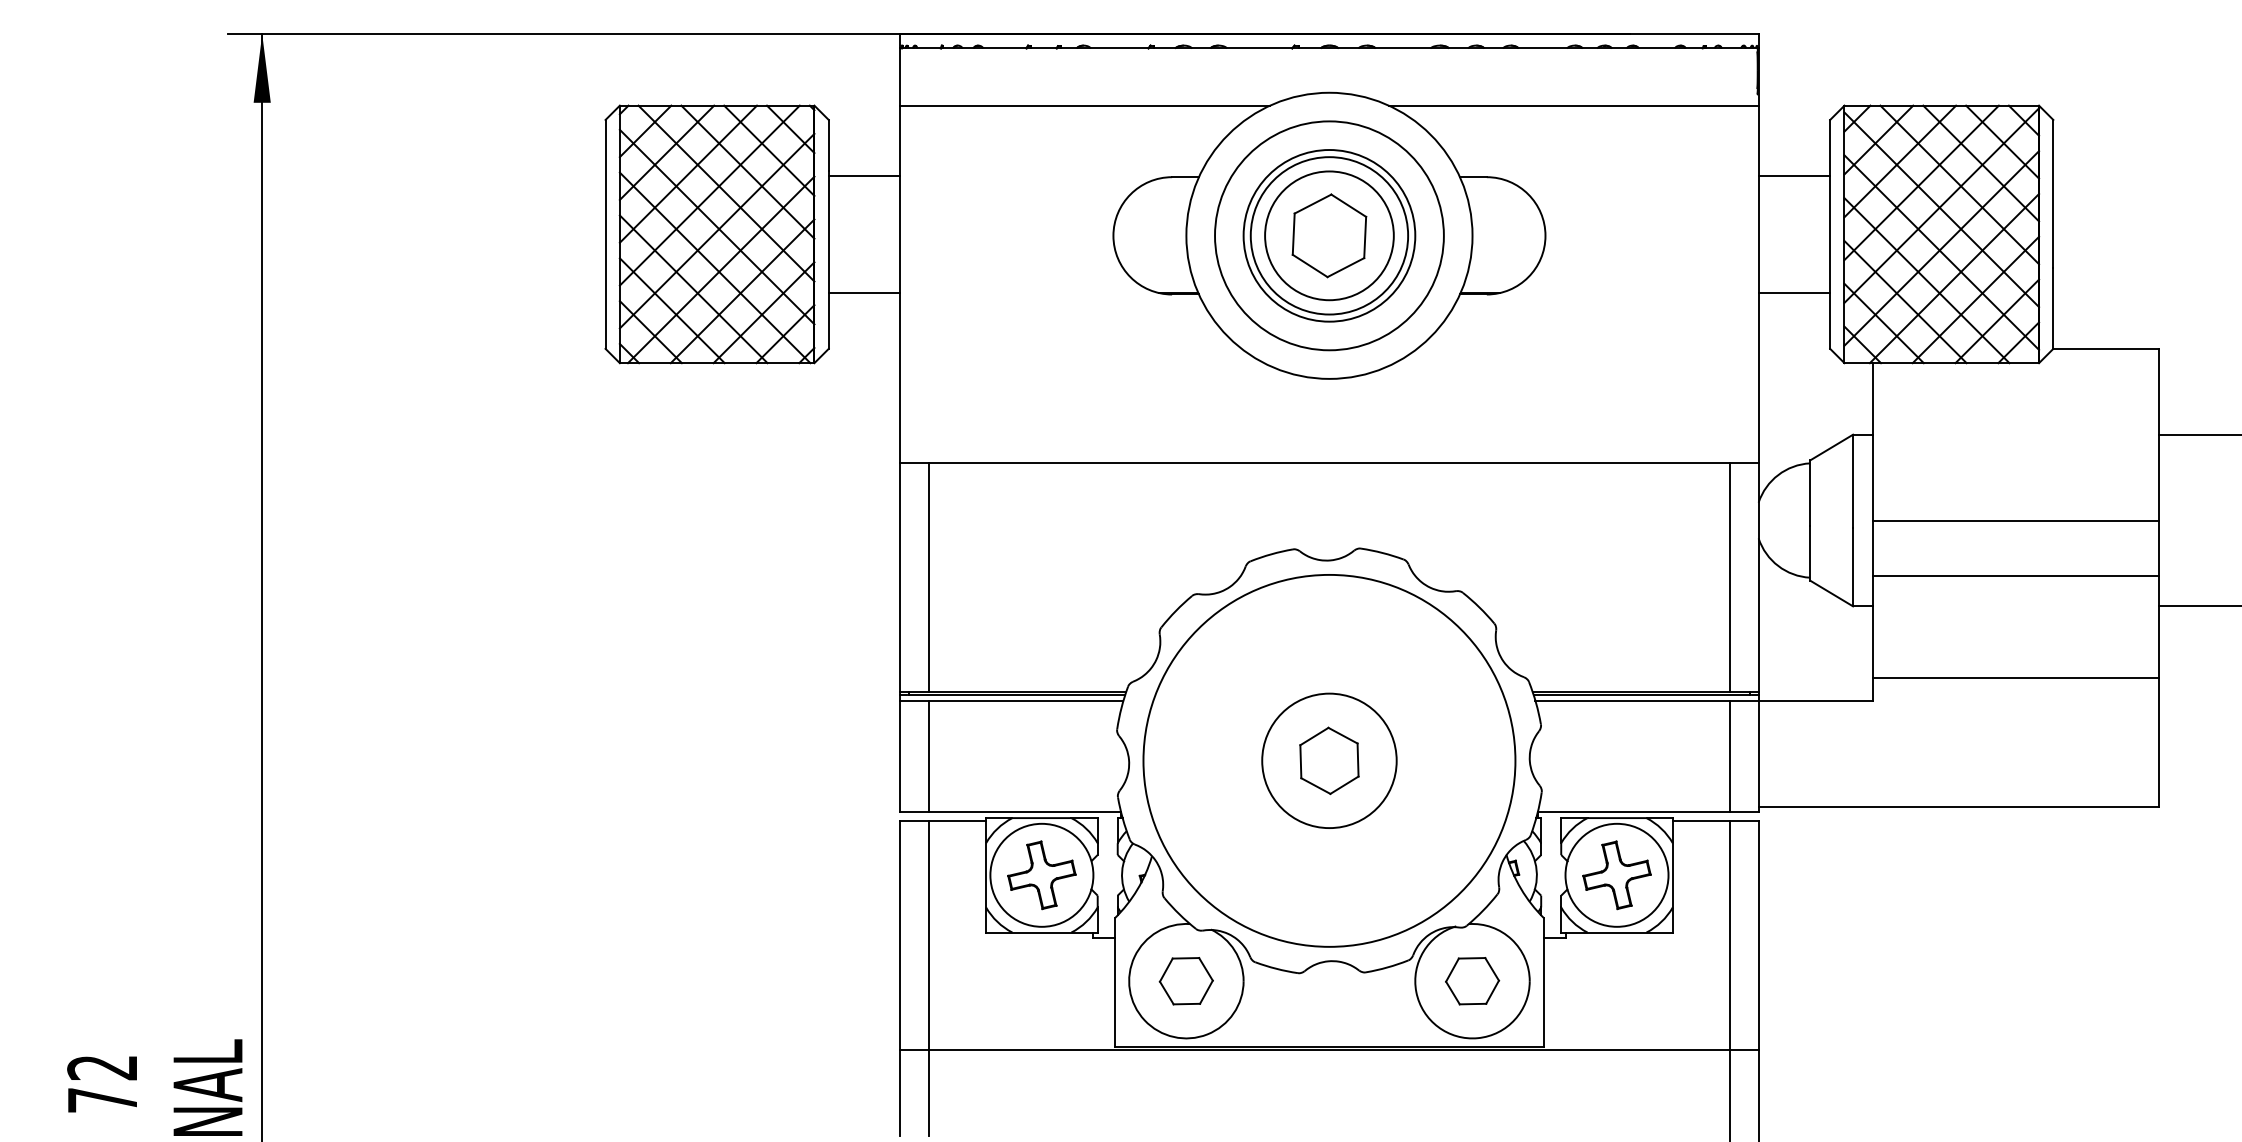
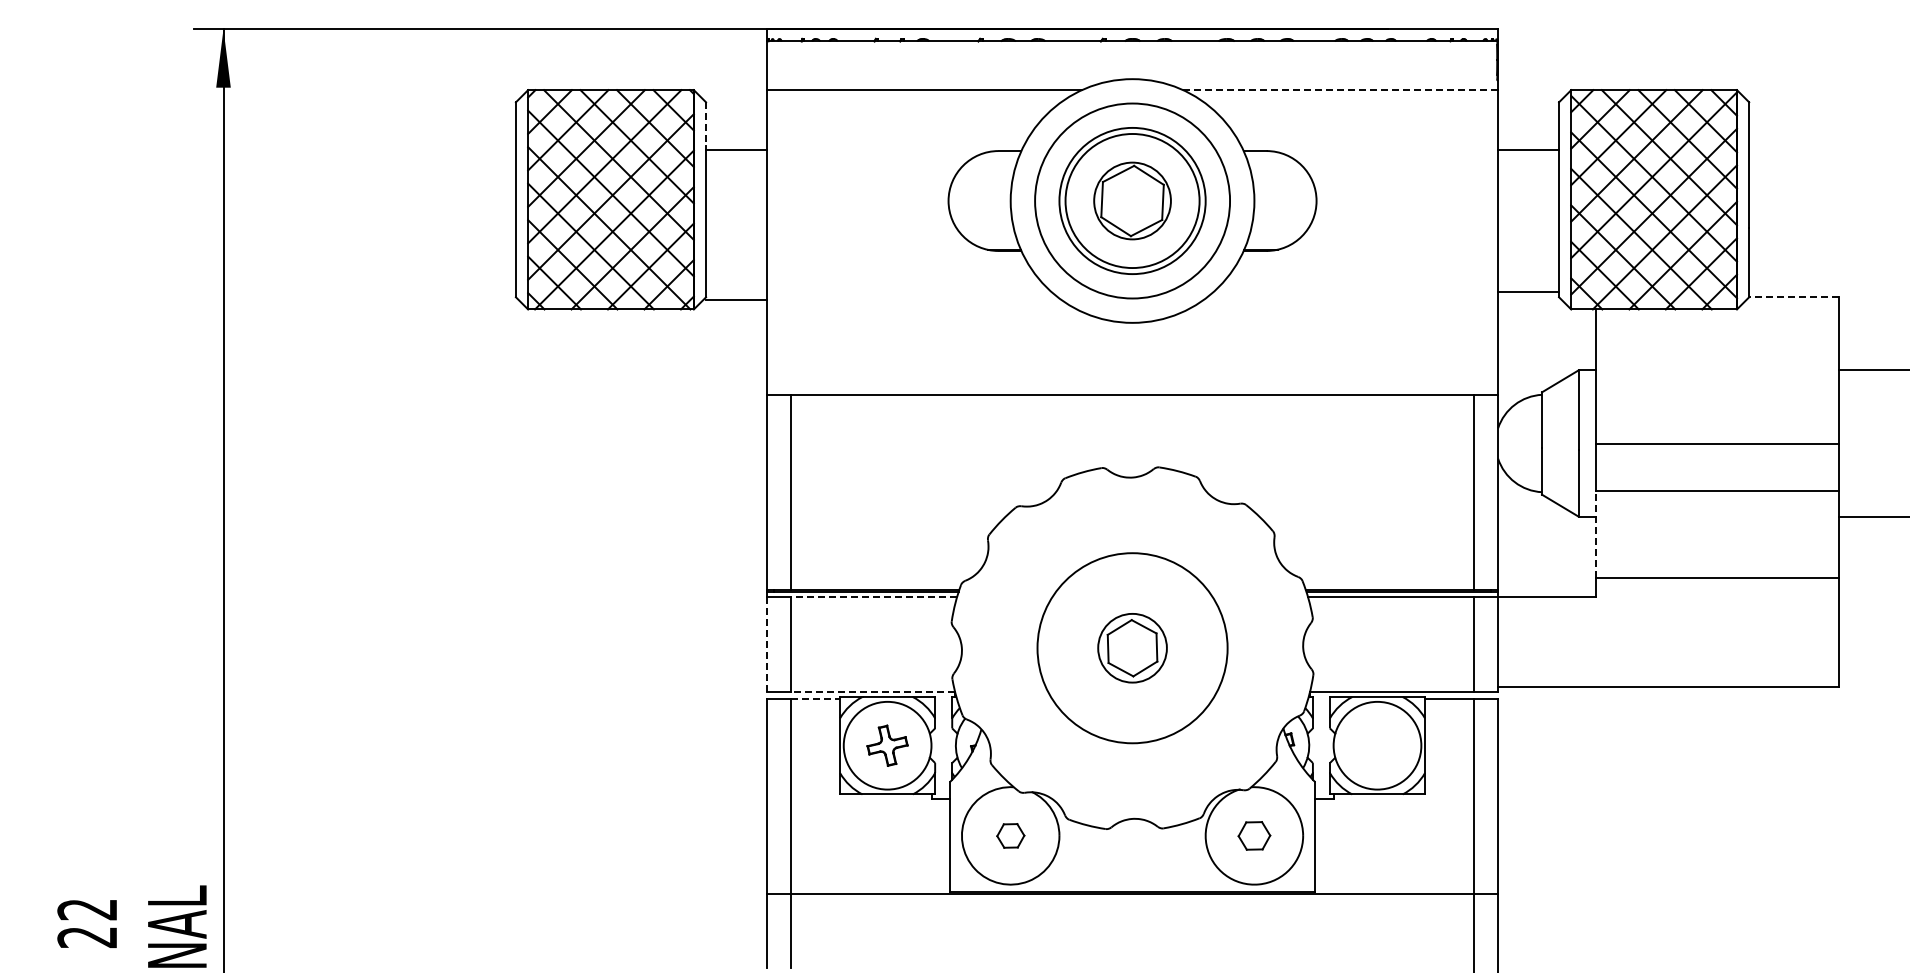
line: (1573, 106) -> (1340, 90), solid -> dashed
line: (829, 146) -> (706, 124), solid -> dashed
circle: (1329, 235) -> (1132, 200), size x0.7
line: (864, 292) -> (736, 299), moved
line: (1794, 292) -> (1528, 291), moved
line: (2105, 349) -> (1793, 297), solid -> dashed
line: (1872, 627) -> (1595, 534), solid -> dashed
line: (1026, 701) -> (874, 597), solid -> dashed
line: (899, 756) -> (766, 644), solid -> dashed
circle: (1329, 760) -> (1132, 647), size x0.6
circle: (1329, 760) -> (1132, 647), size x0.6
line: (1025, 812) -> (873, 692), solid -> dashed
line: (958, 821) -> (816, 699), solid -> dashed
part: (1041, 875) -> (887, 745), size x0.7
part: (1617, 875) -> (1377, 745), removed
part: (1186, 980) -> (1010, 835), size x0.6
part: (1472, 980) -> (1254, 835), size x0.7
text: (101, 1100) -> (86, 937), 72 -> 22

